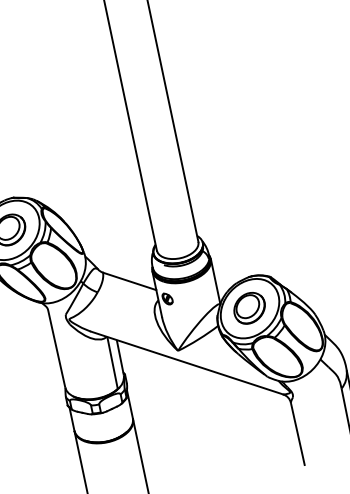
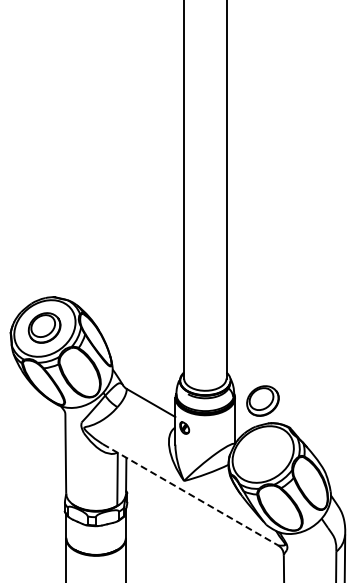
part: (249, 307) -> (262, 400), moved
line: (187, 362) -> (190, 494), solid -> dashed

